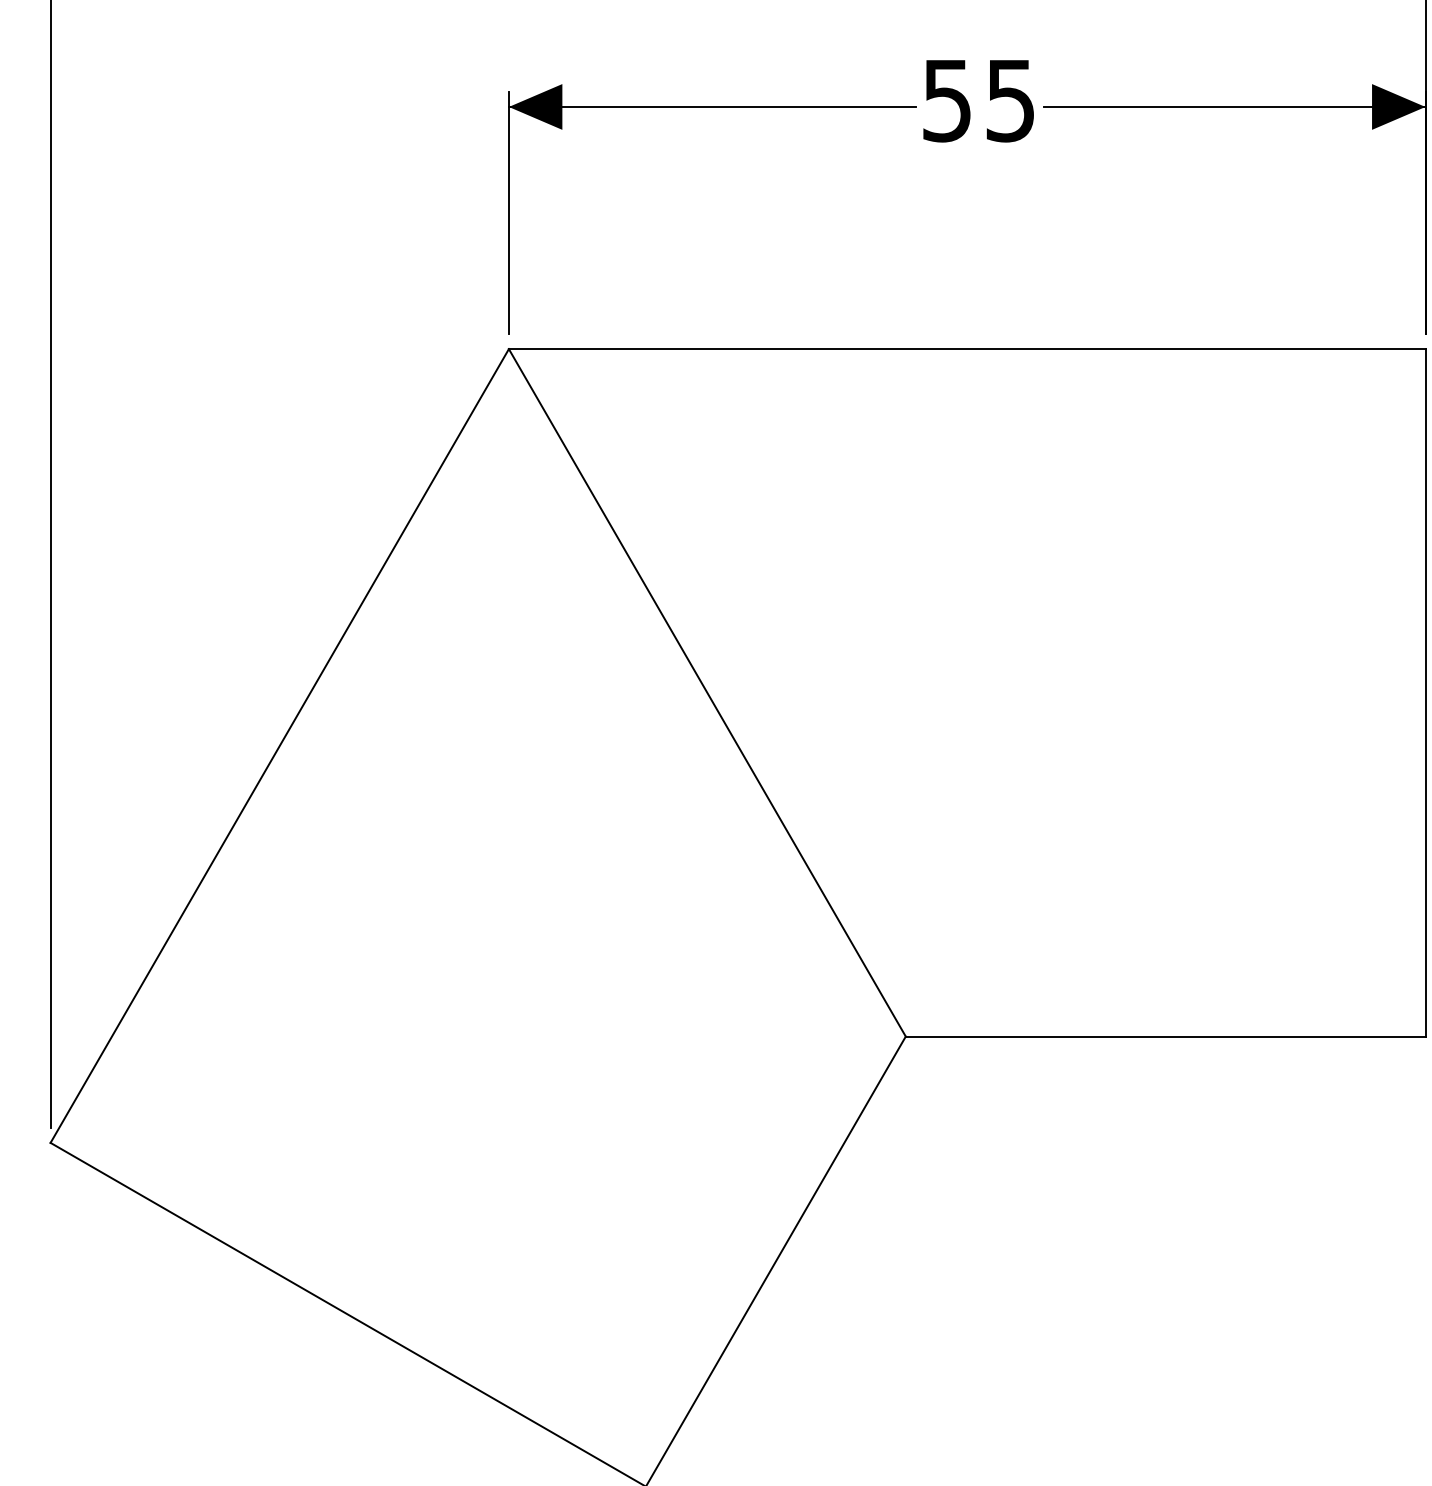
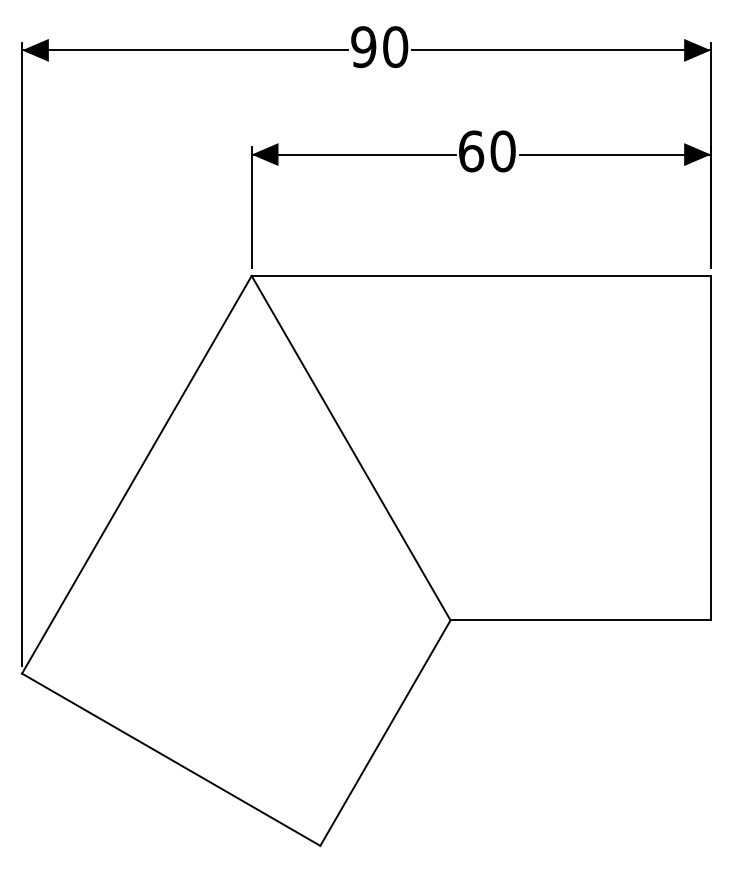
text: (979, 100) -> (487, 151), 55 -> 60

